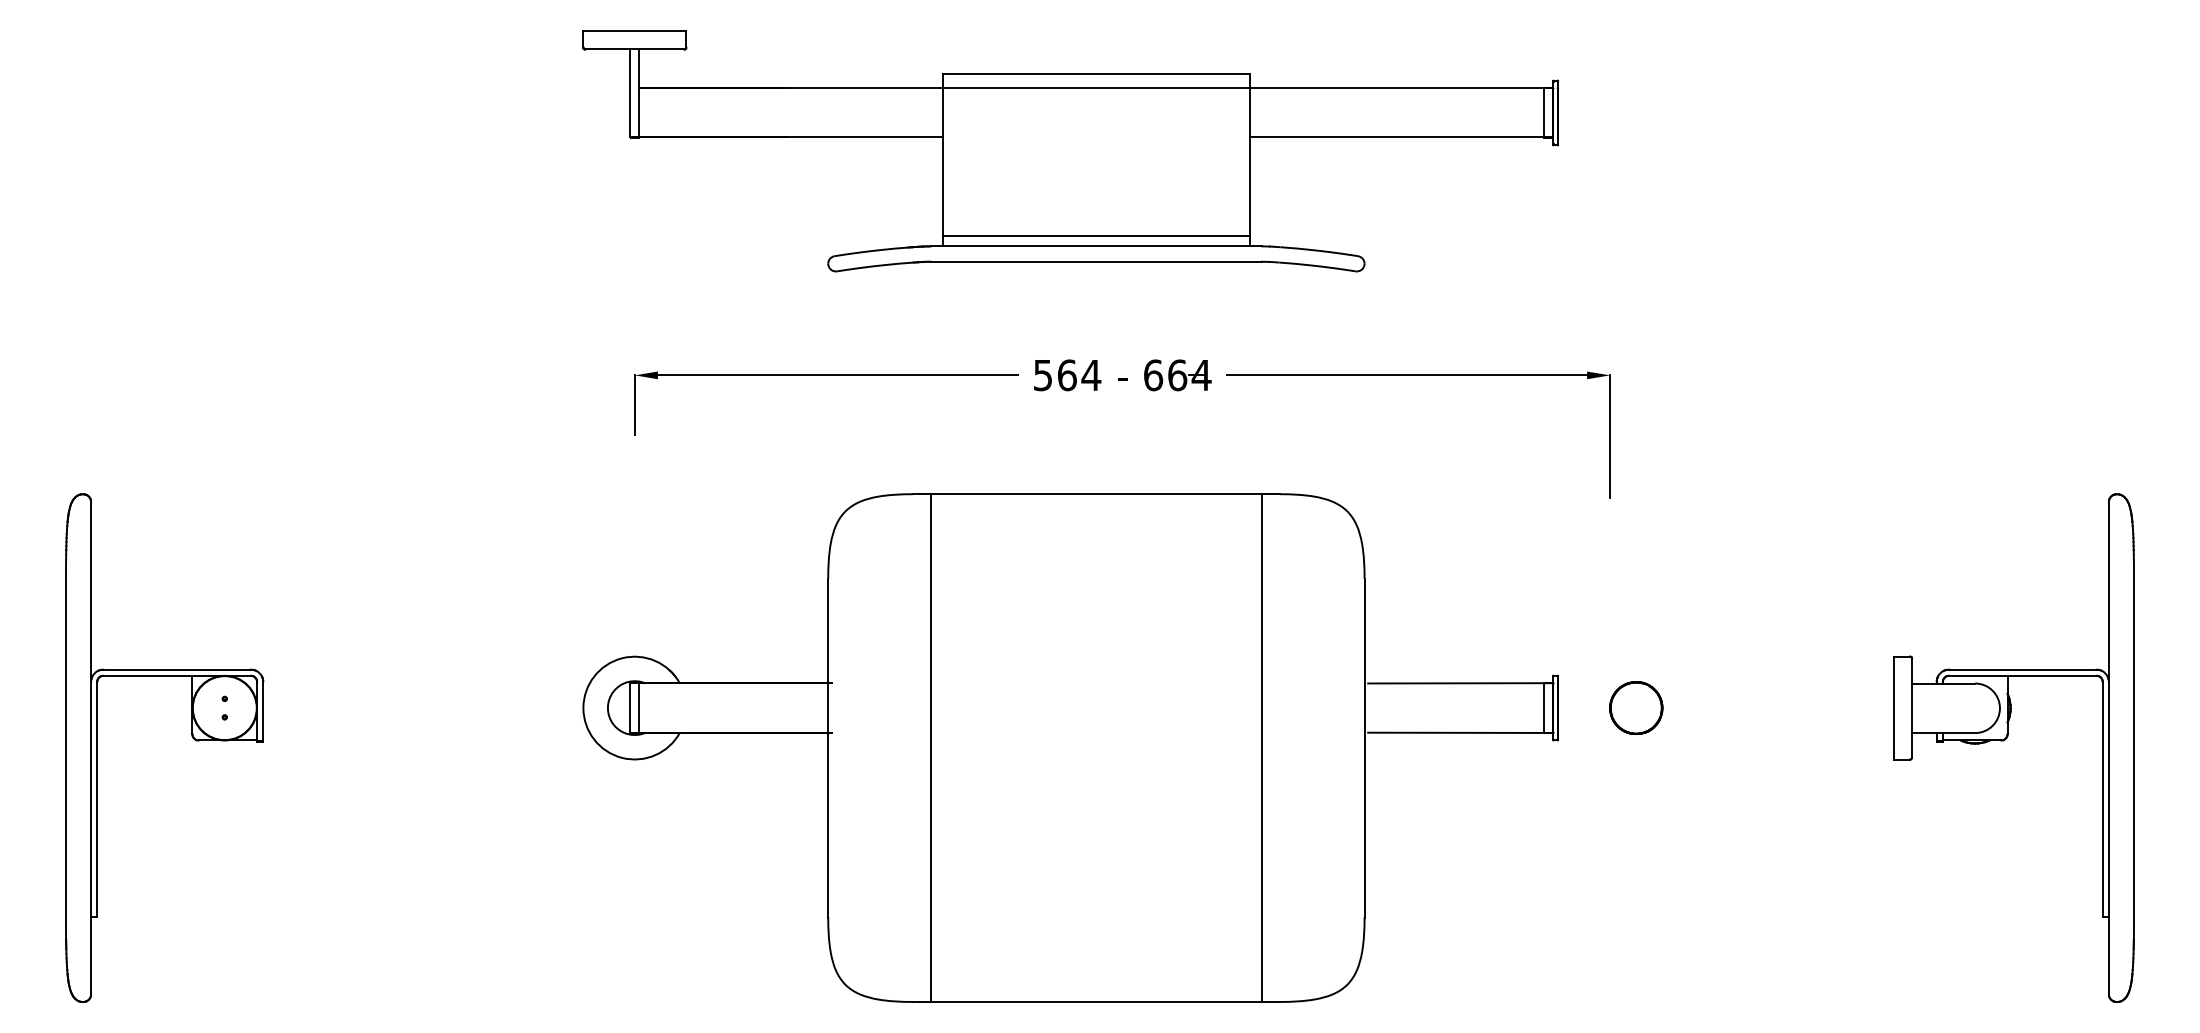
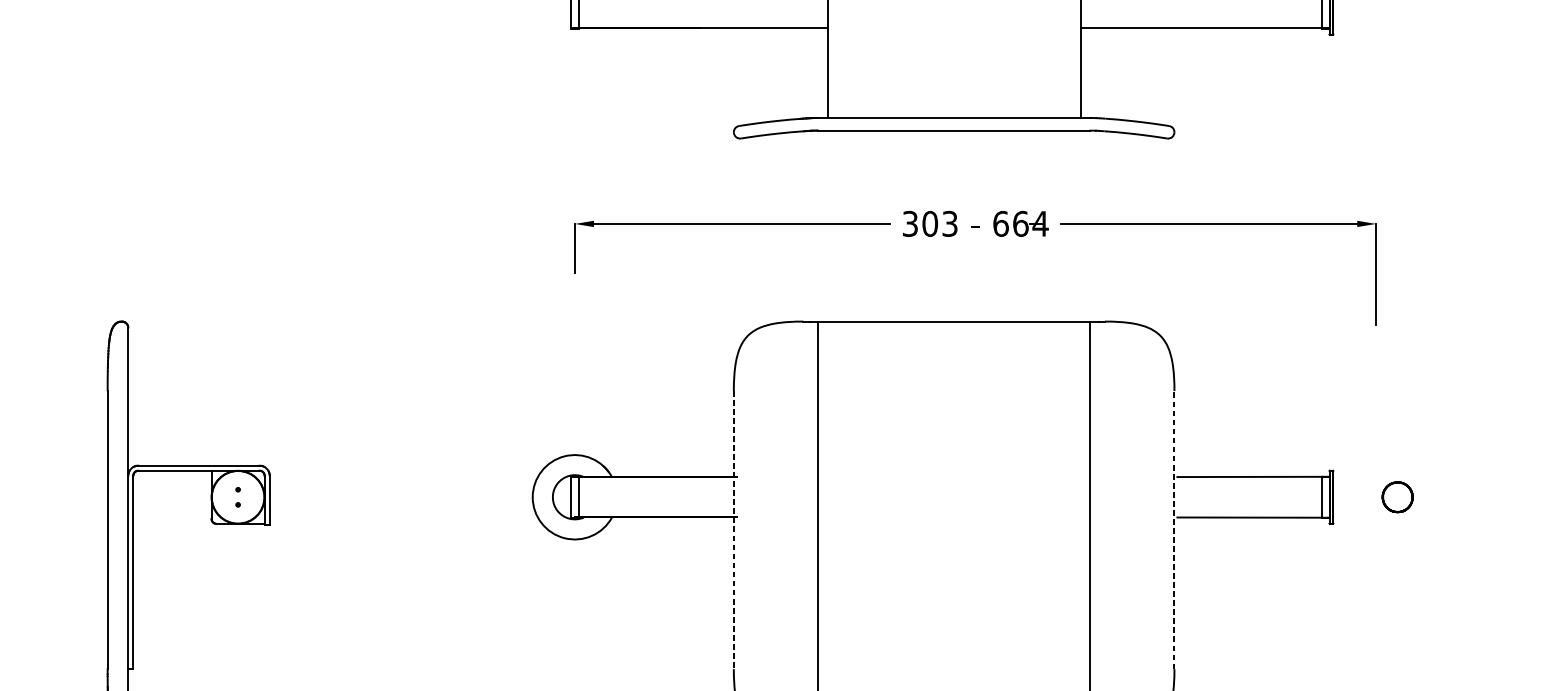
line: (1096, 235) -> (954, 109), removed
text: (1067, 375) -> (930, 224), 564 -> 303
part: (1636, 707) -> (1397, 496), size x0.7
line: (1364, 747) -> (1174, 529), solid -> dashed
line: (828, 748) -> (734, 530), solid -> dashed

